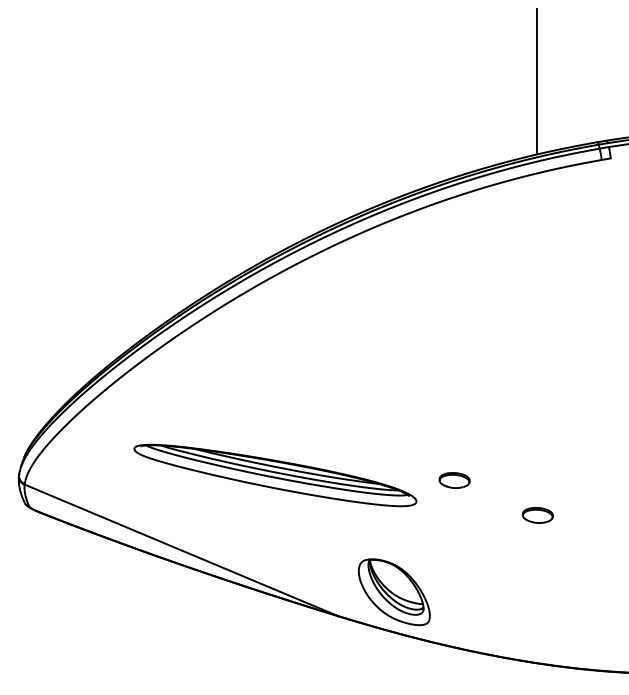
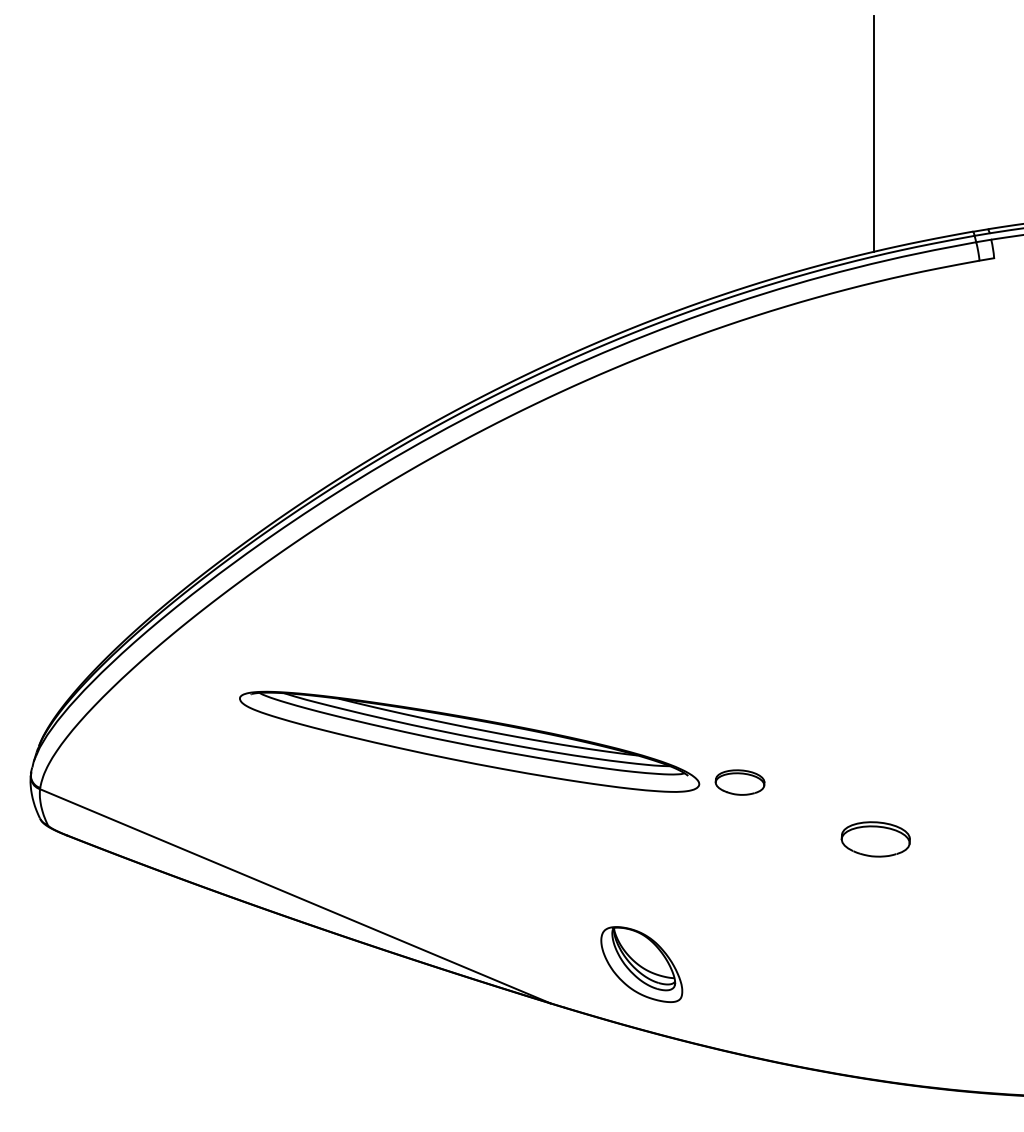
part: (275, 475) -> (469, 741), moved
part: (537, 515) -> (875, 839), size x1.4
part: (393, 592) -> (640, 964), size x0.7

